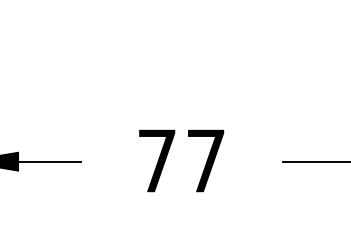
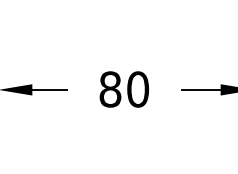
text: (182, 161) -> (124, 89), 77 -> 80

